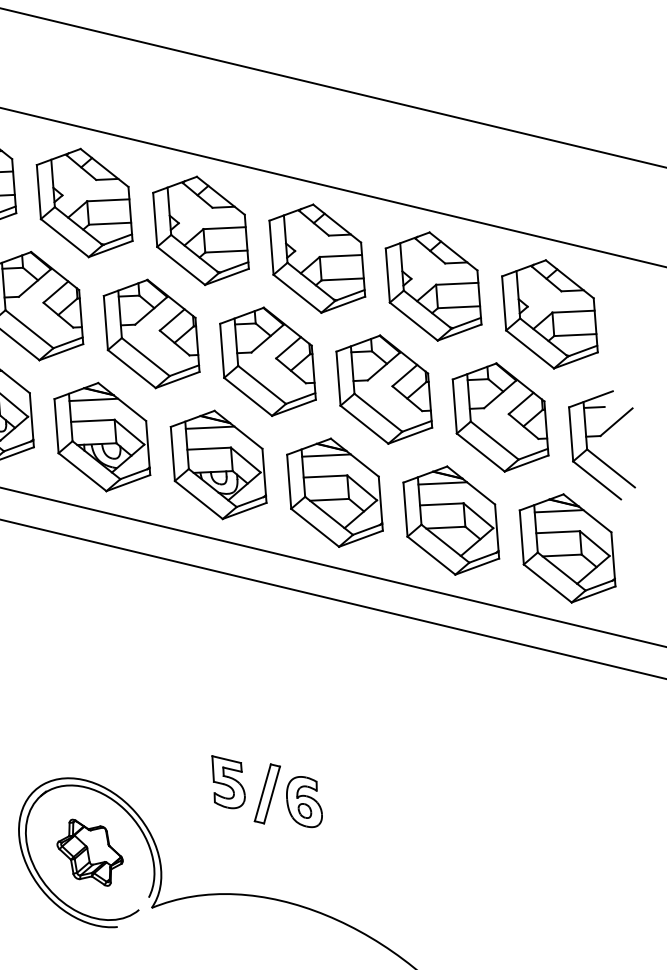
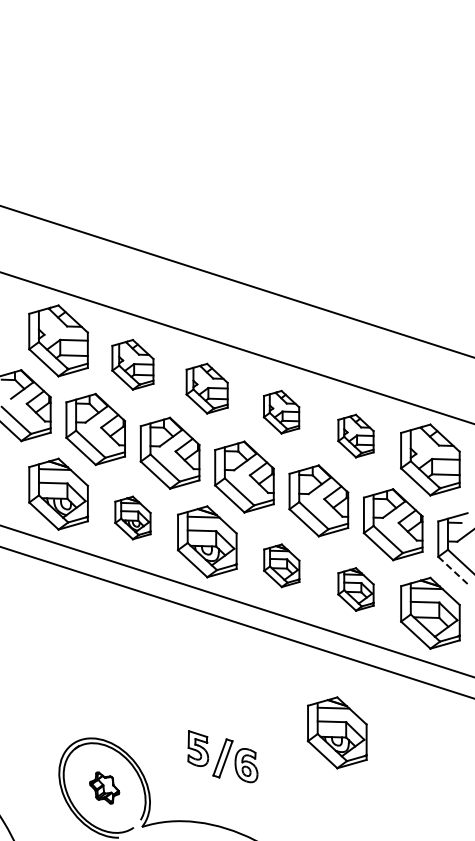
part: (84, 202) -> (132, 364), size x0.7
part: (199, 230) -> (206, 388), size x0.7
part: (316, 257) -> (281, 411), size x0.6
part: (432, 285) -> (355, 435), size x0.6
part: (101, 436) -> (132, 517), size x0.6
line: (596, 480) -> (452, 570), solid -> dashed
part: (334, 492) -> (281, 565), size x0.6
part: (450, 520) -> (355, 589), size x0.6
part: (437, 741) -> (336, 732), added
part: (89, 851) -> (104, 787), size x0.7

